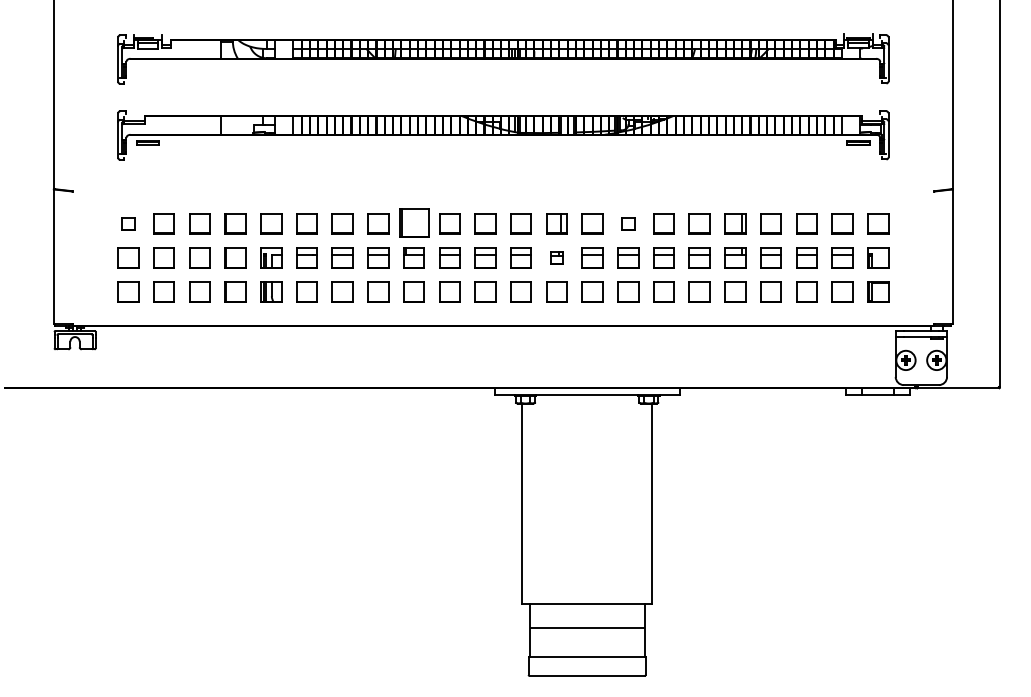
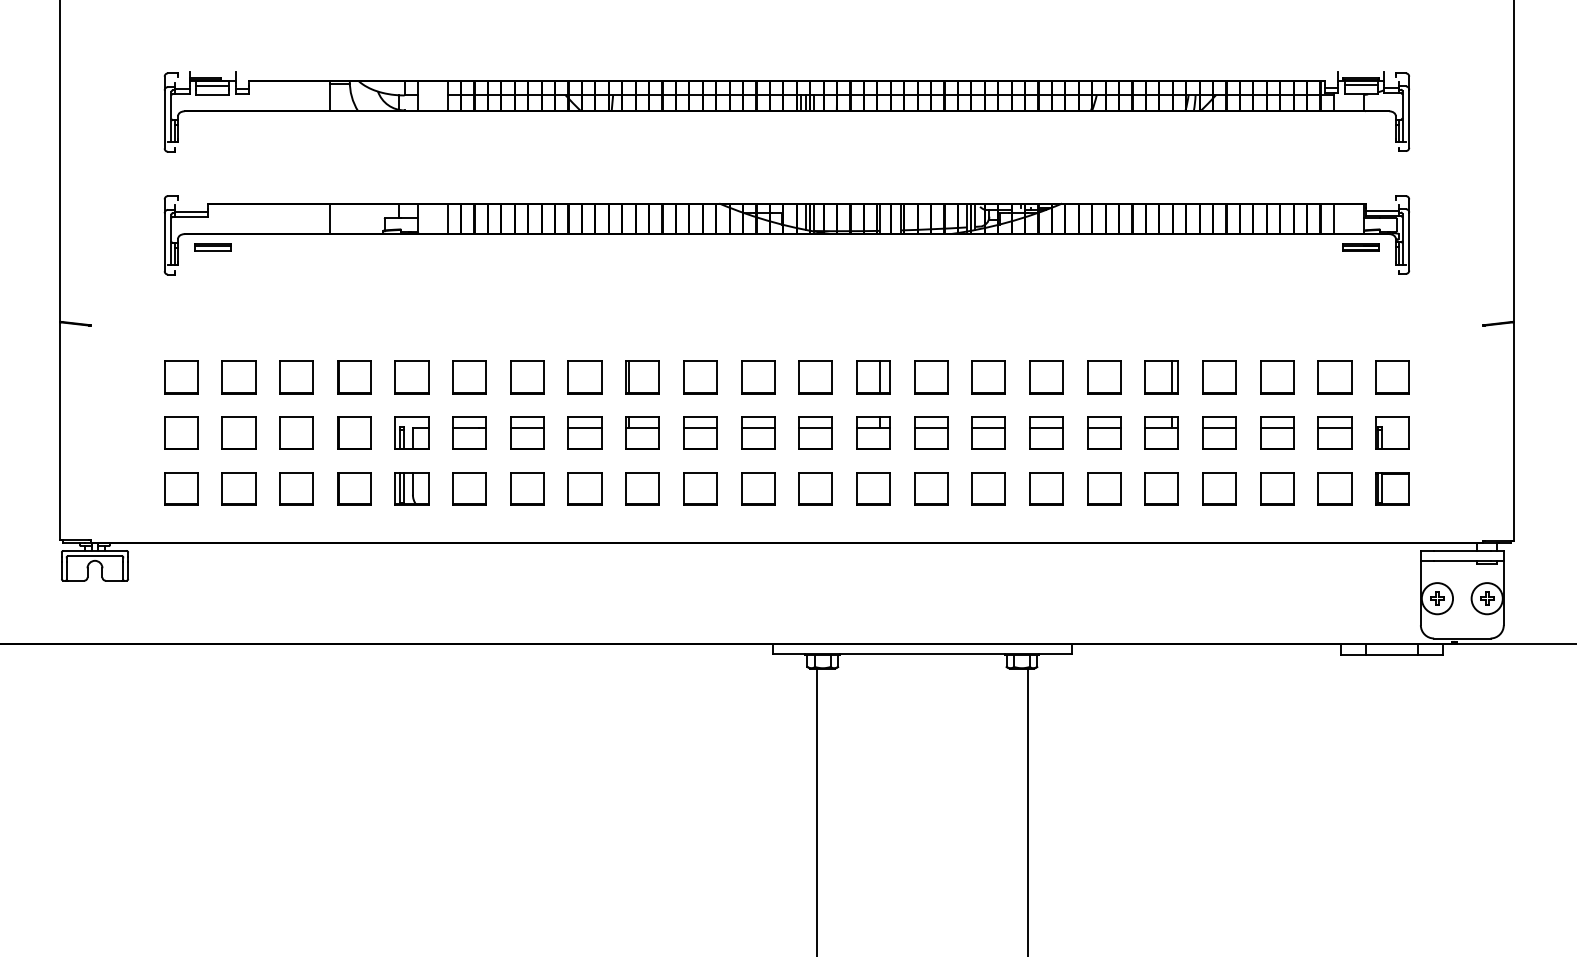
part: (128, 223) -> (181, 377), size x1.67
part: (413, 223) -> (641, 377), size x0.71
part: (628, 223) -> (989, 377), size x1.67
part: (556, 257) -> (872, 432), size x1.67

